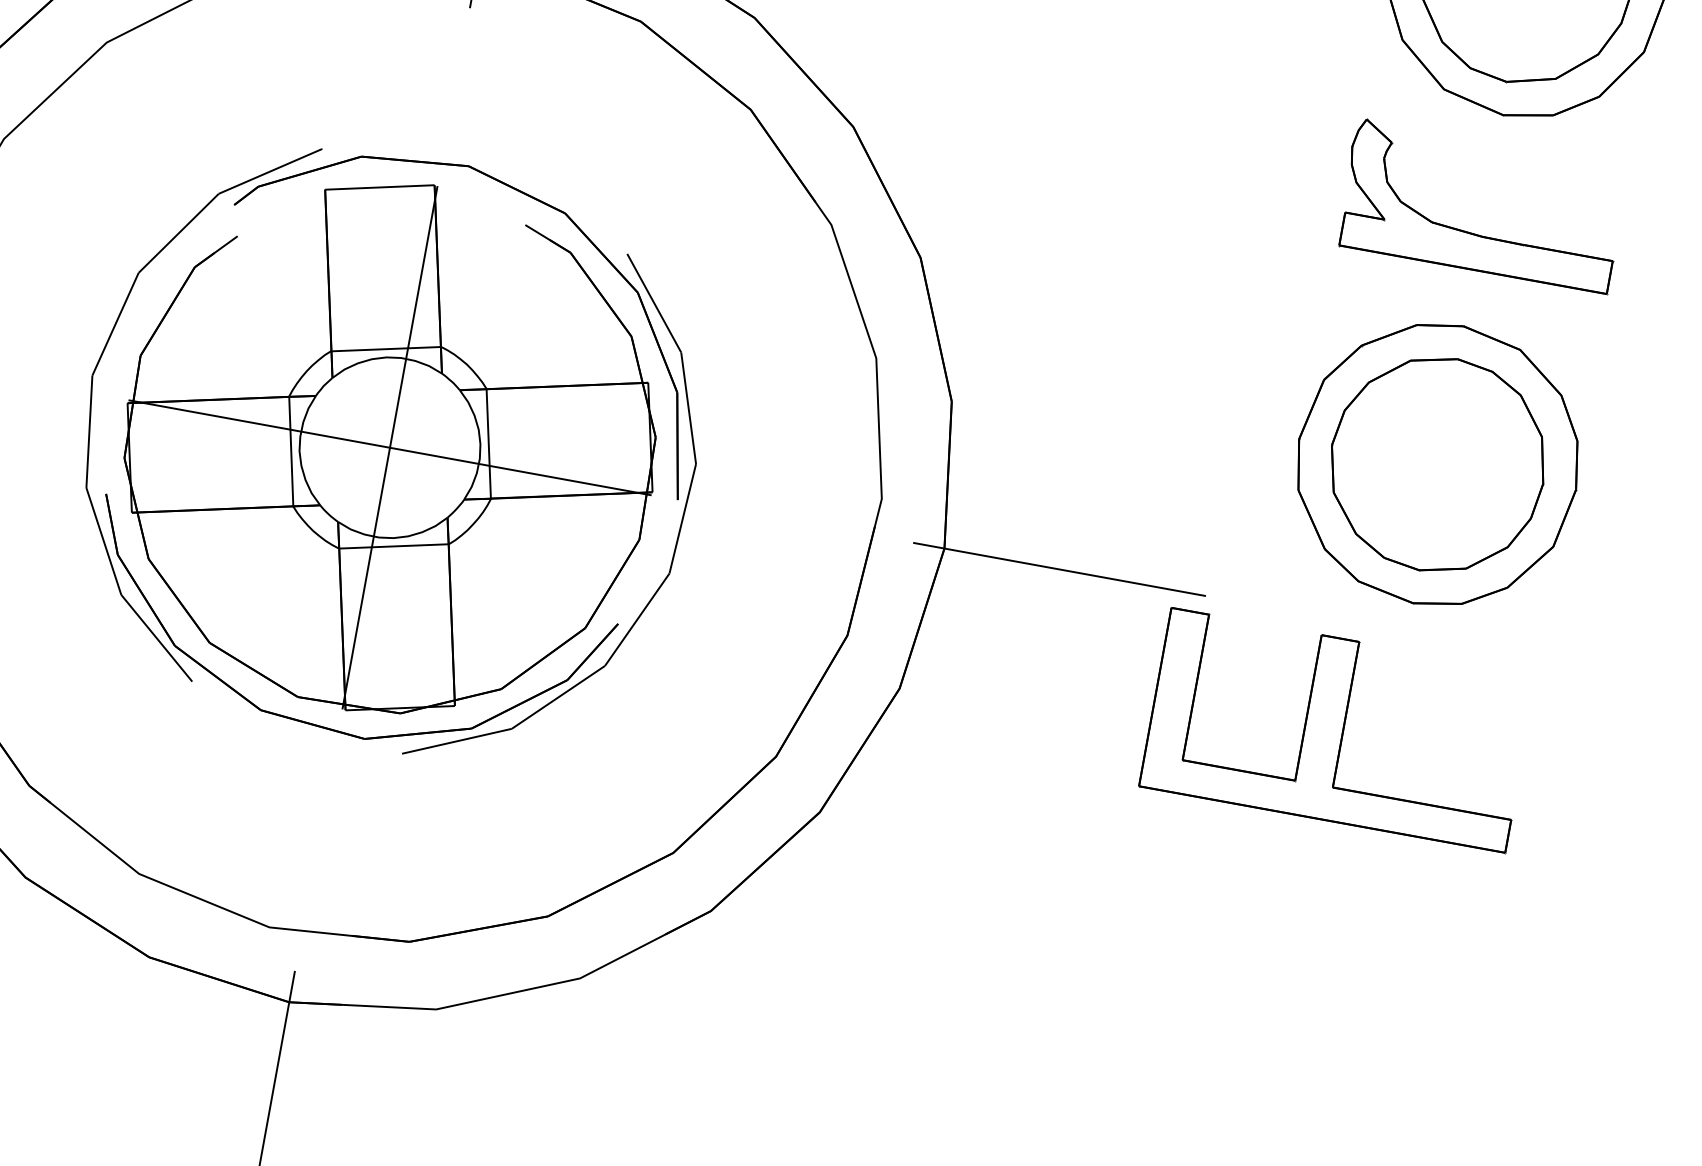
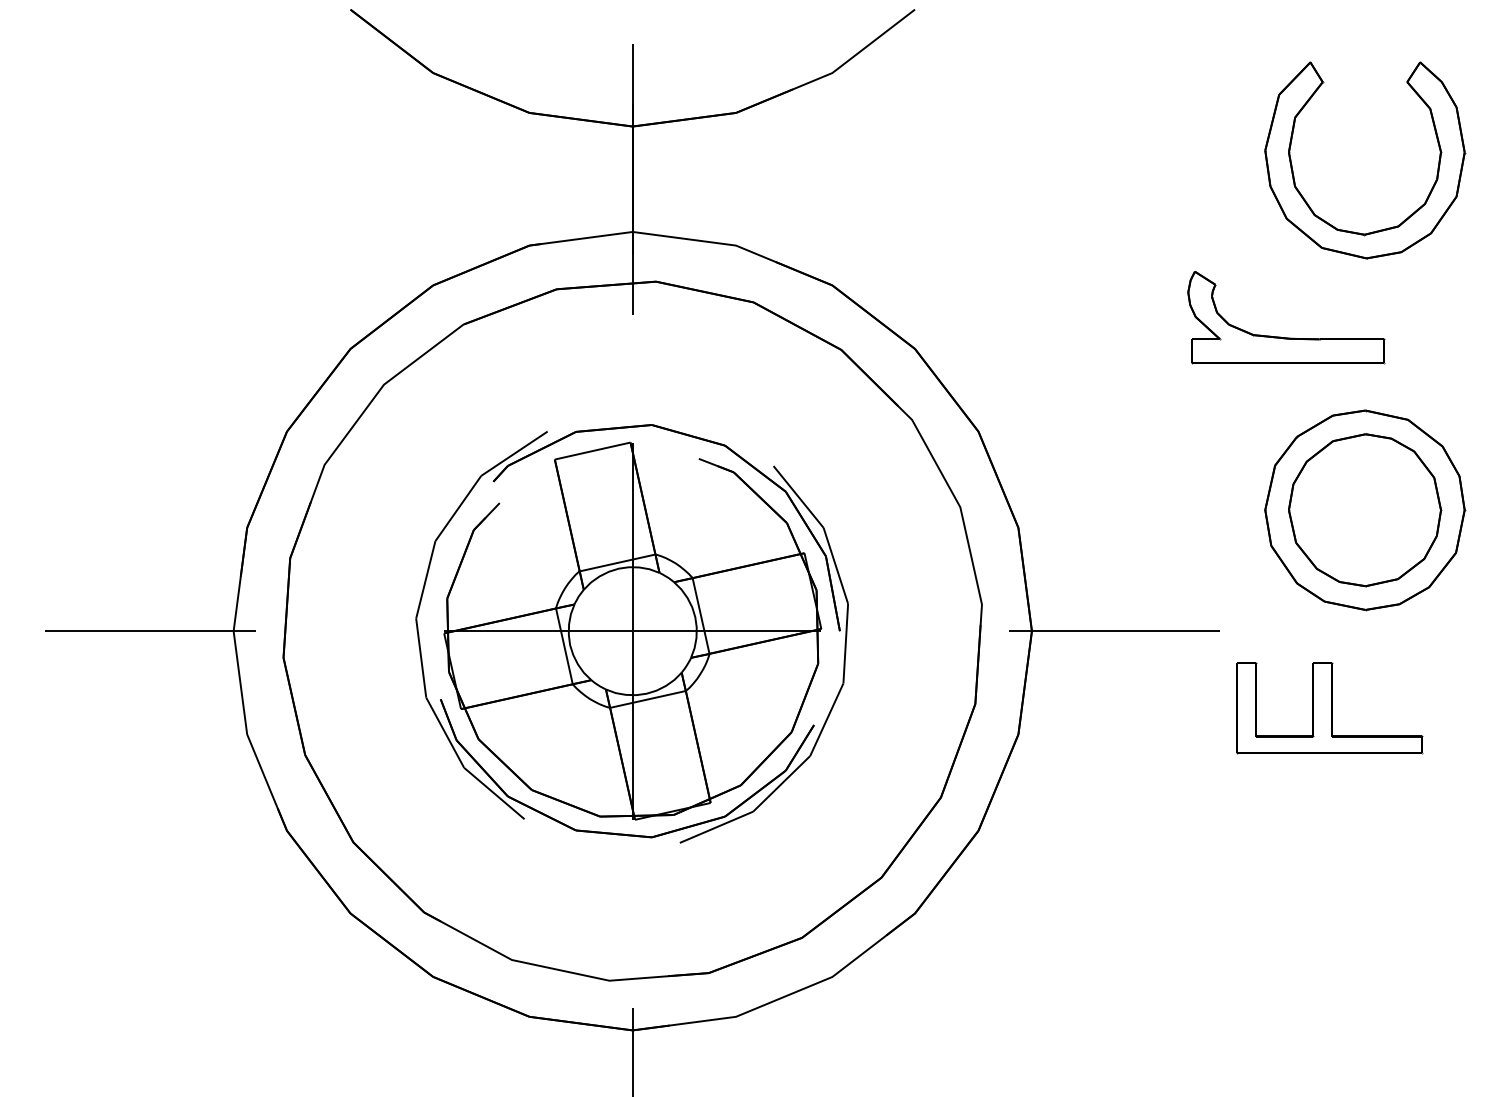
part: (1469, 231) -> (1280, 336), moved
part: (1338, 731) -> (1329, 708), size x0.7

